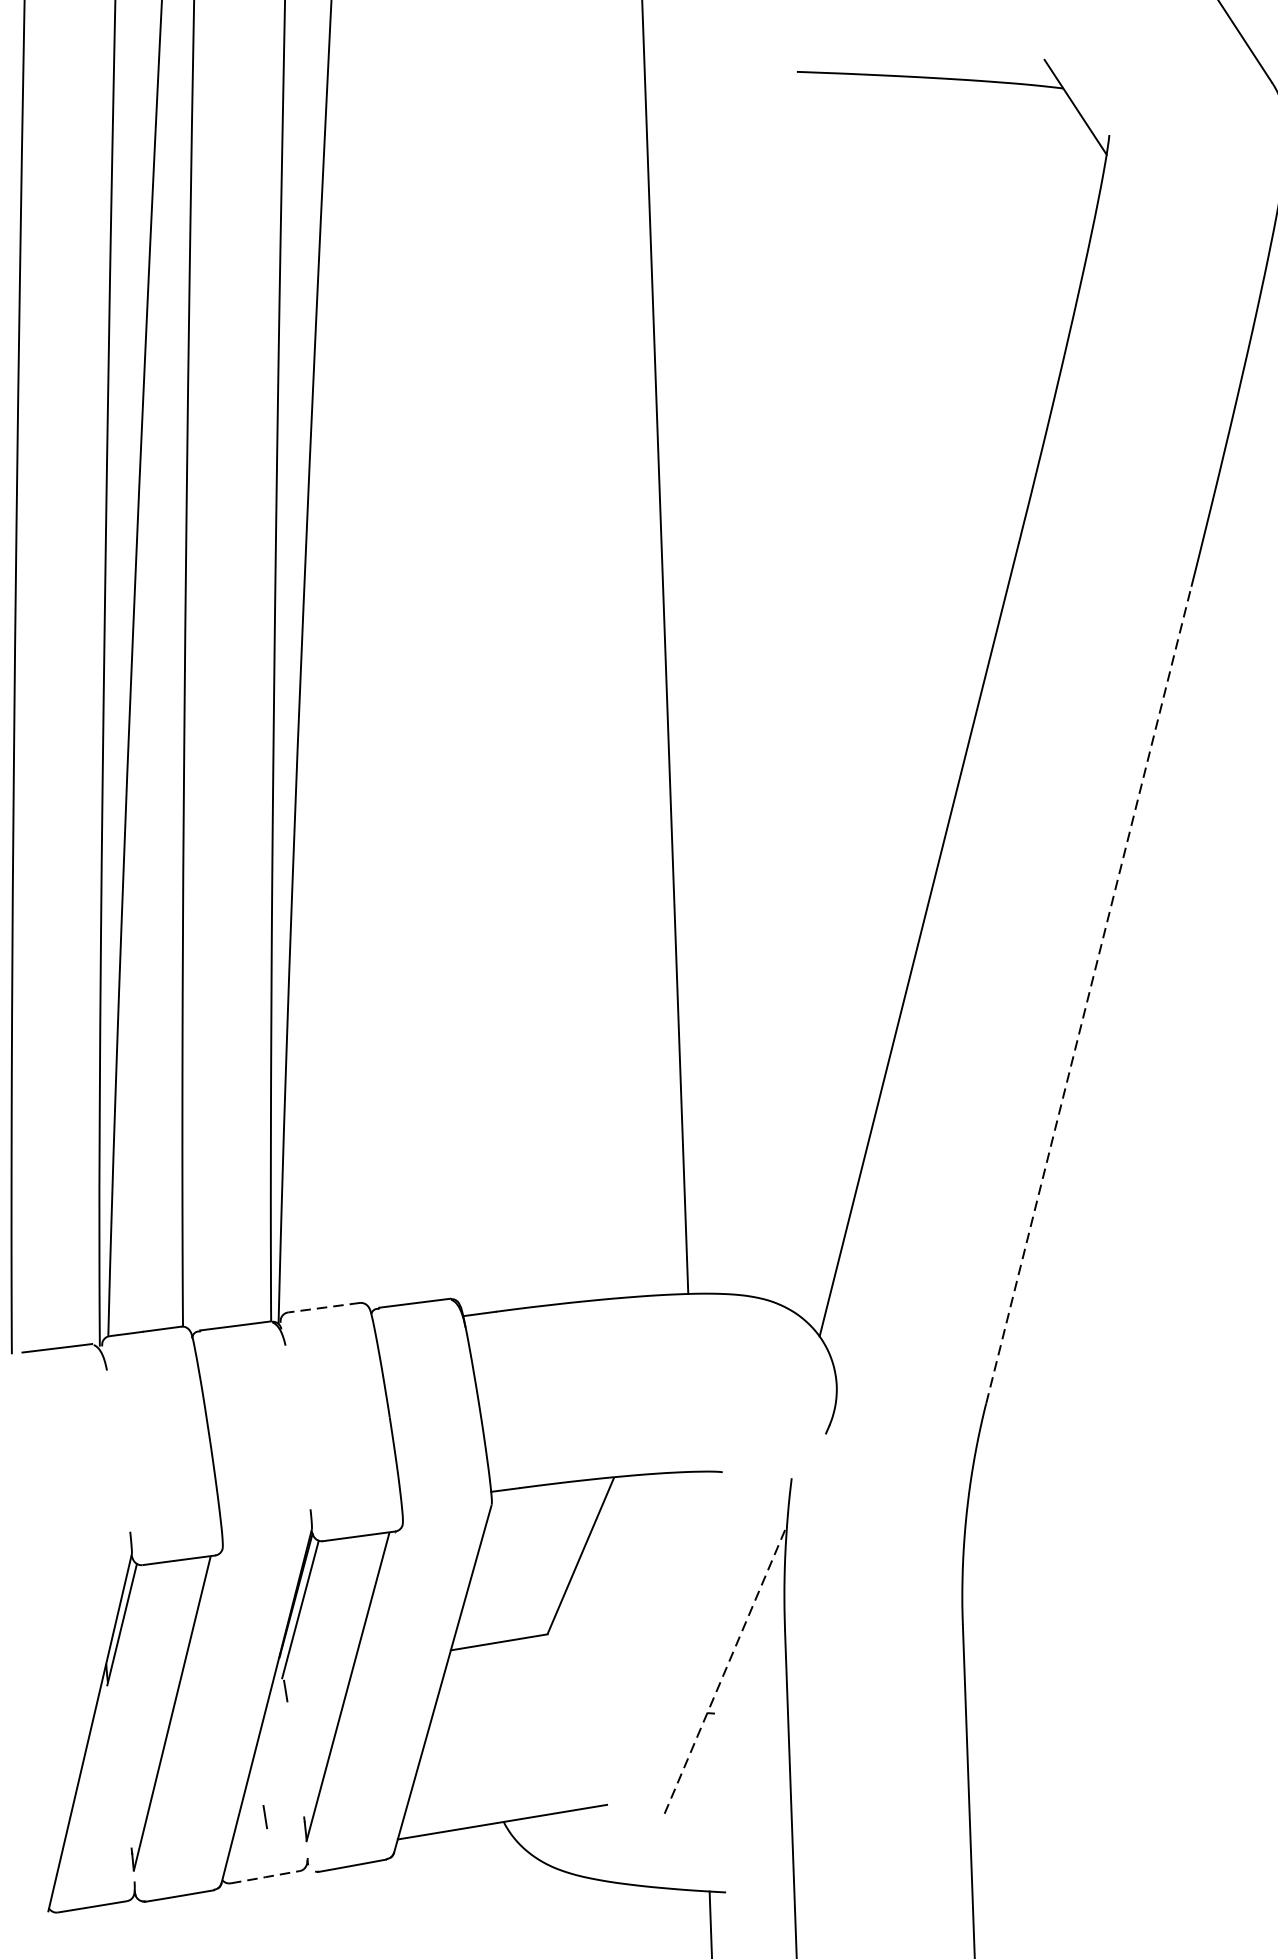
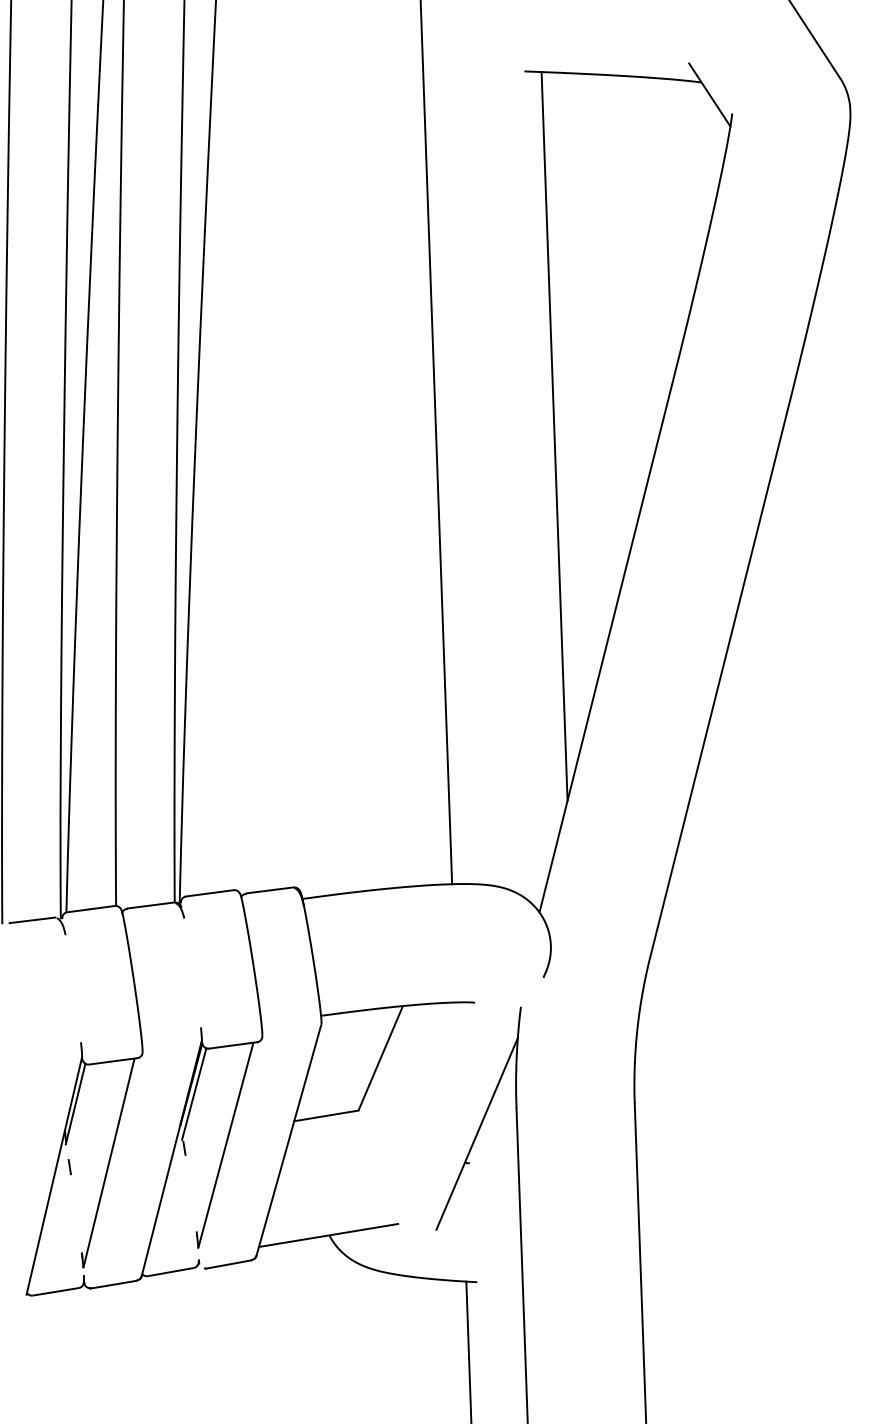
line: (842, 620) -> (554, 436), added
line: (1088, 993) -> (718, 684), dashed -> solid
line: (323, 1307) -> (209, 893), dashed -> solid
line: (726, 1668) -> (477, 1133), dashed -> solid
line: (264, 1817) -> (69, 1167), moved
line: (264, 1877) -> (170, 1272), dashed -> solid

